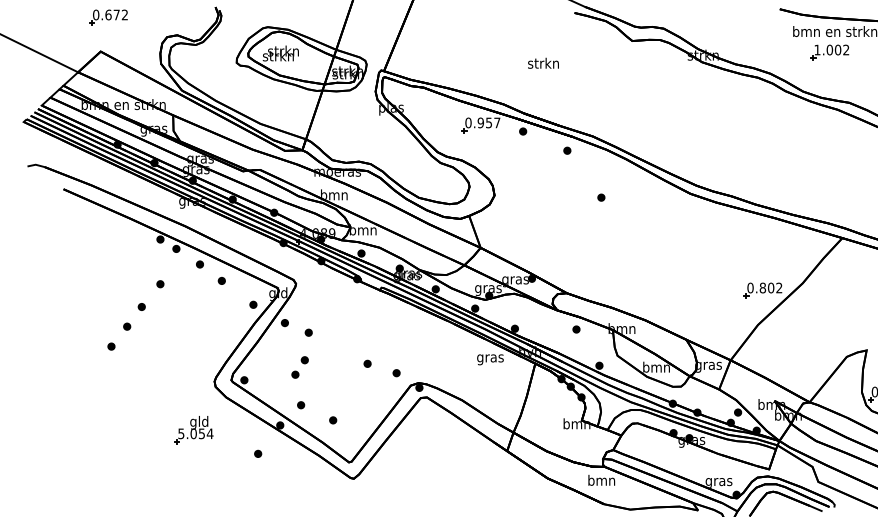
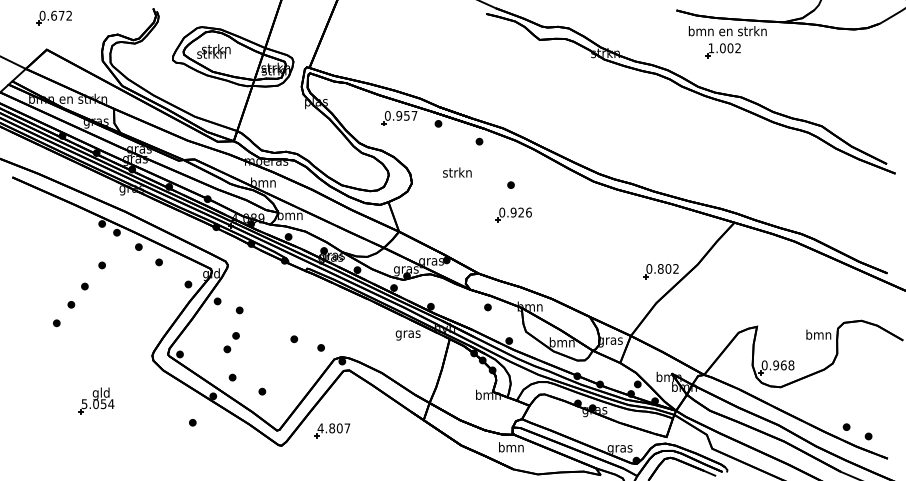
text: (543, 63) -> (457, 172), moved
part: (604, 229) -> (513, 214), added
part: (194, 429) -> (96, 400), moved
part: (408, 462) -> (332, 430), added

